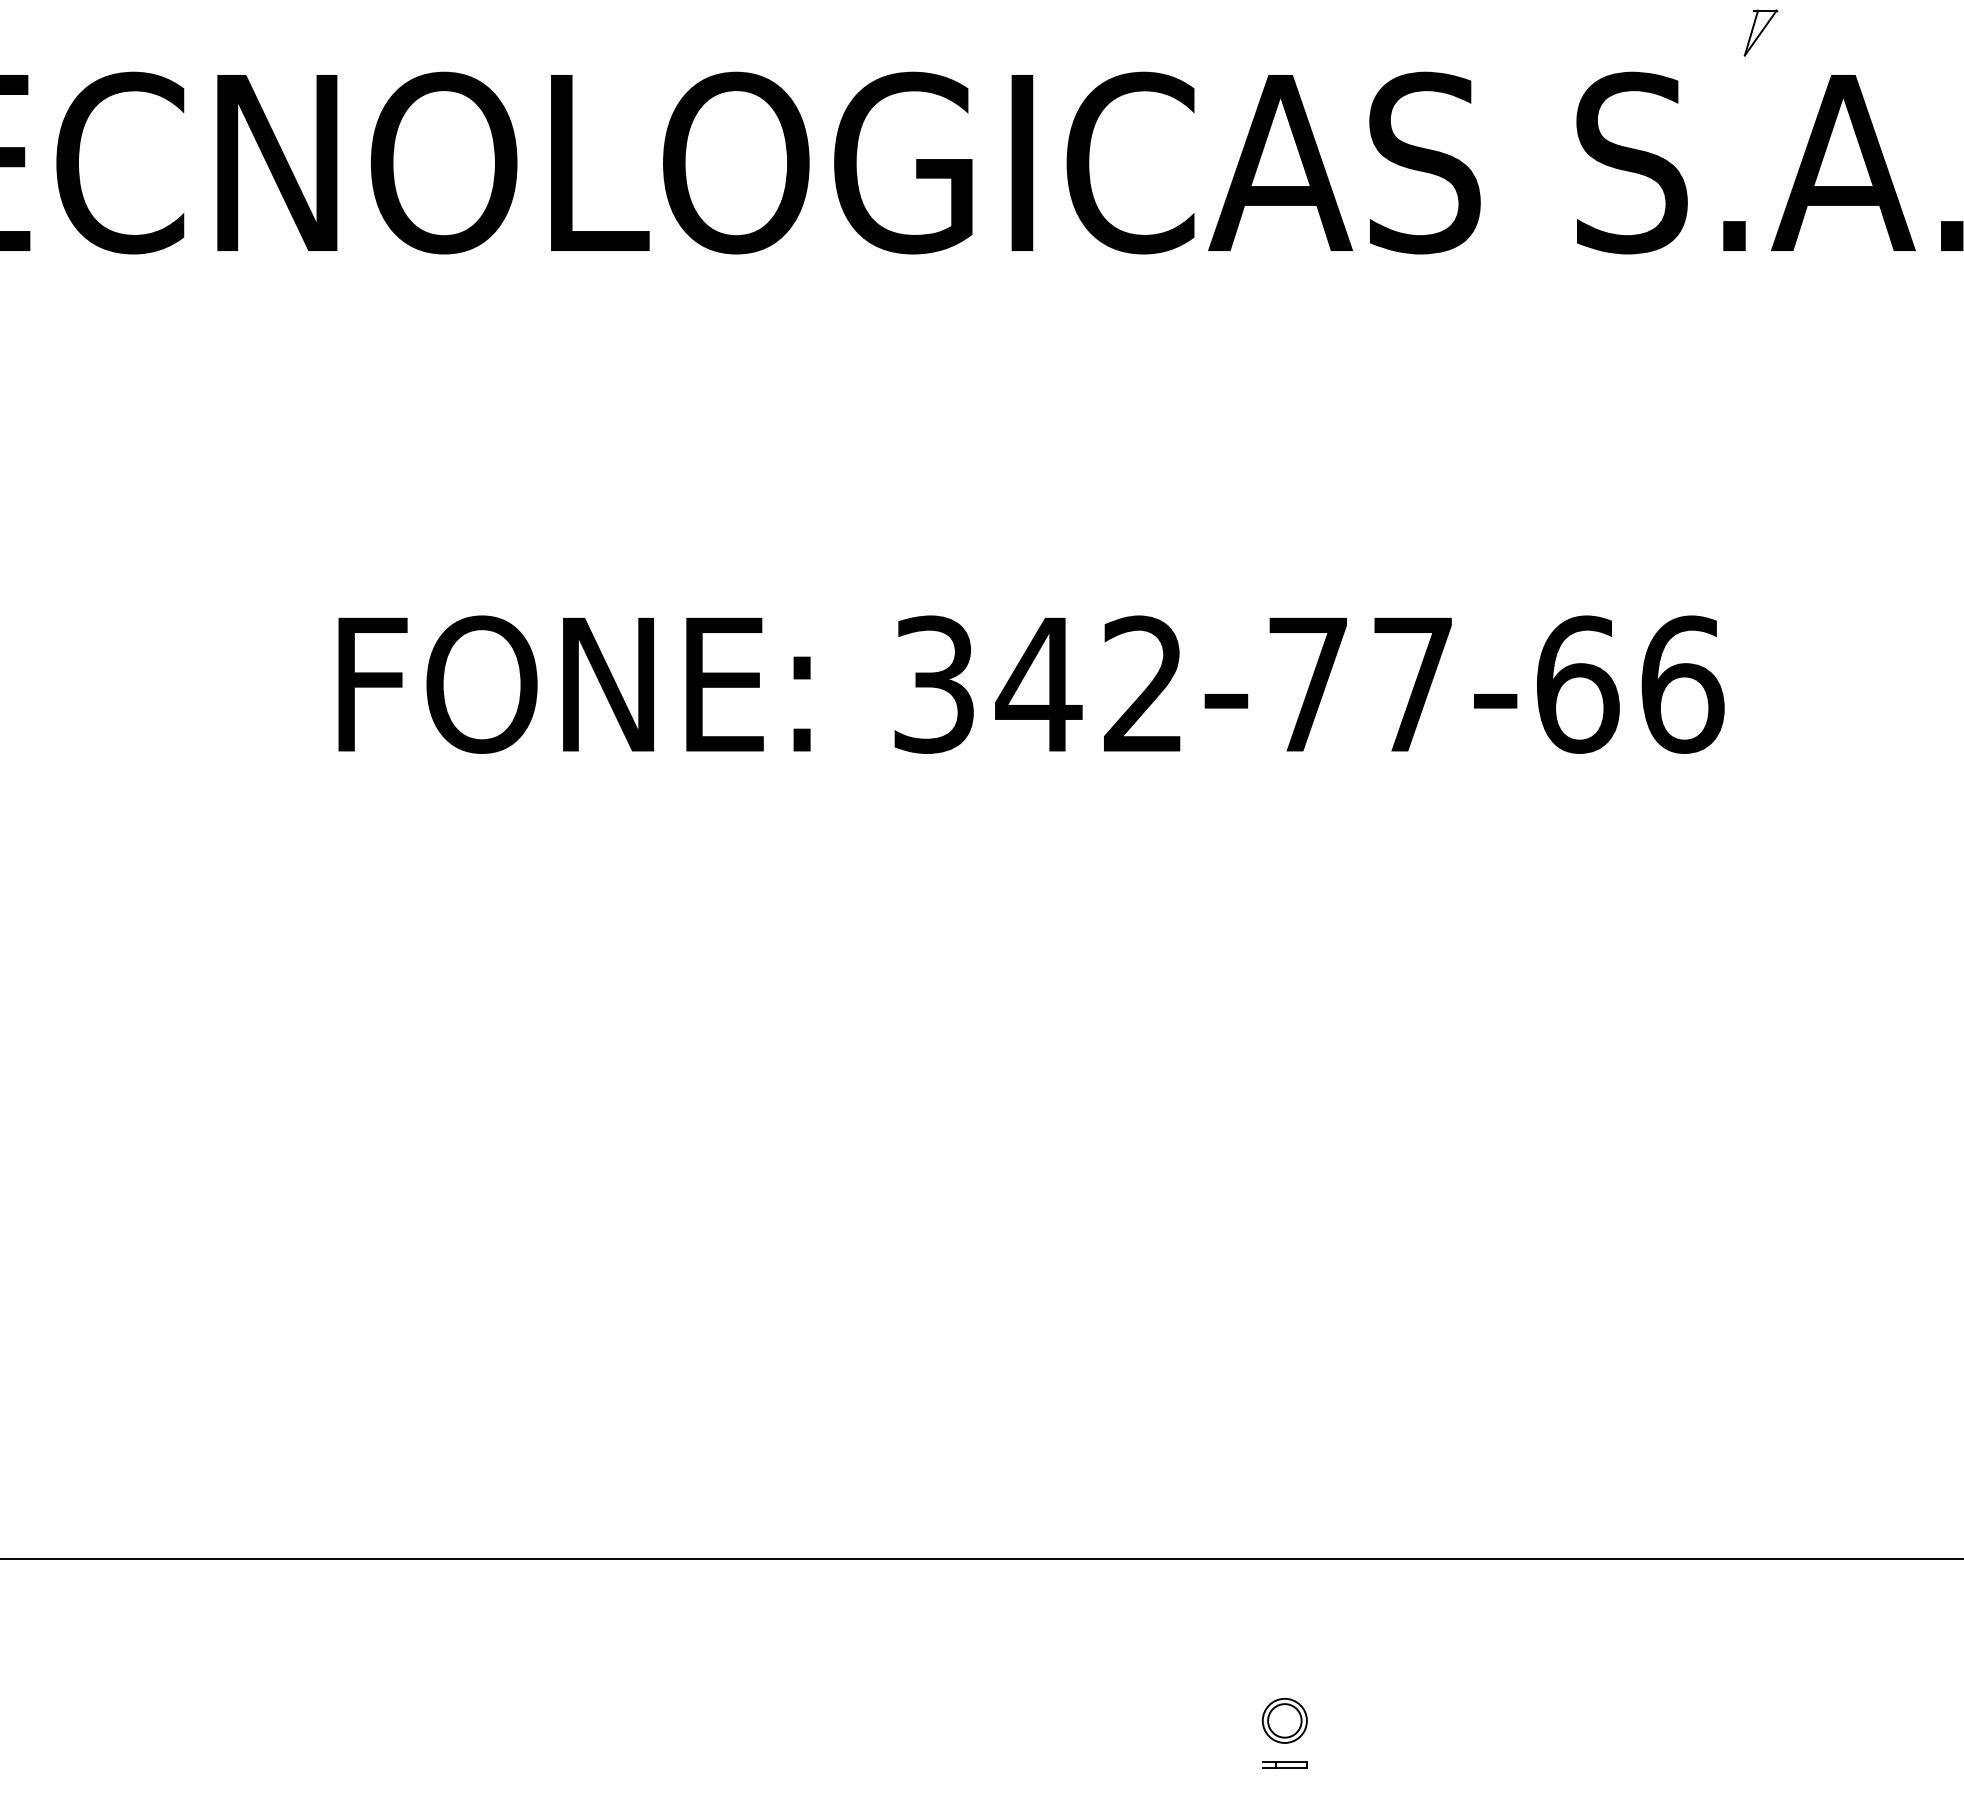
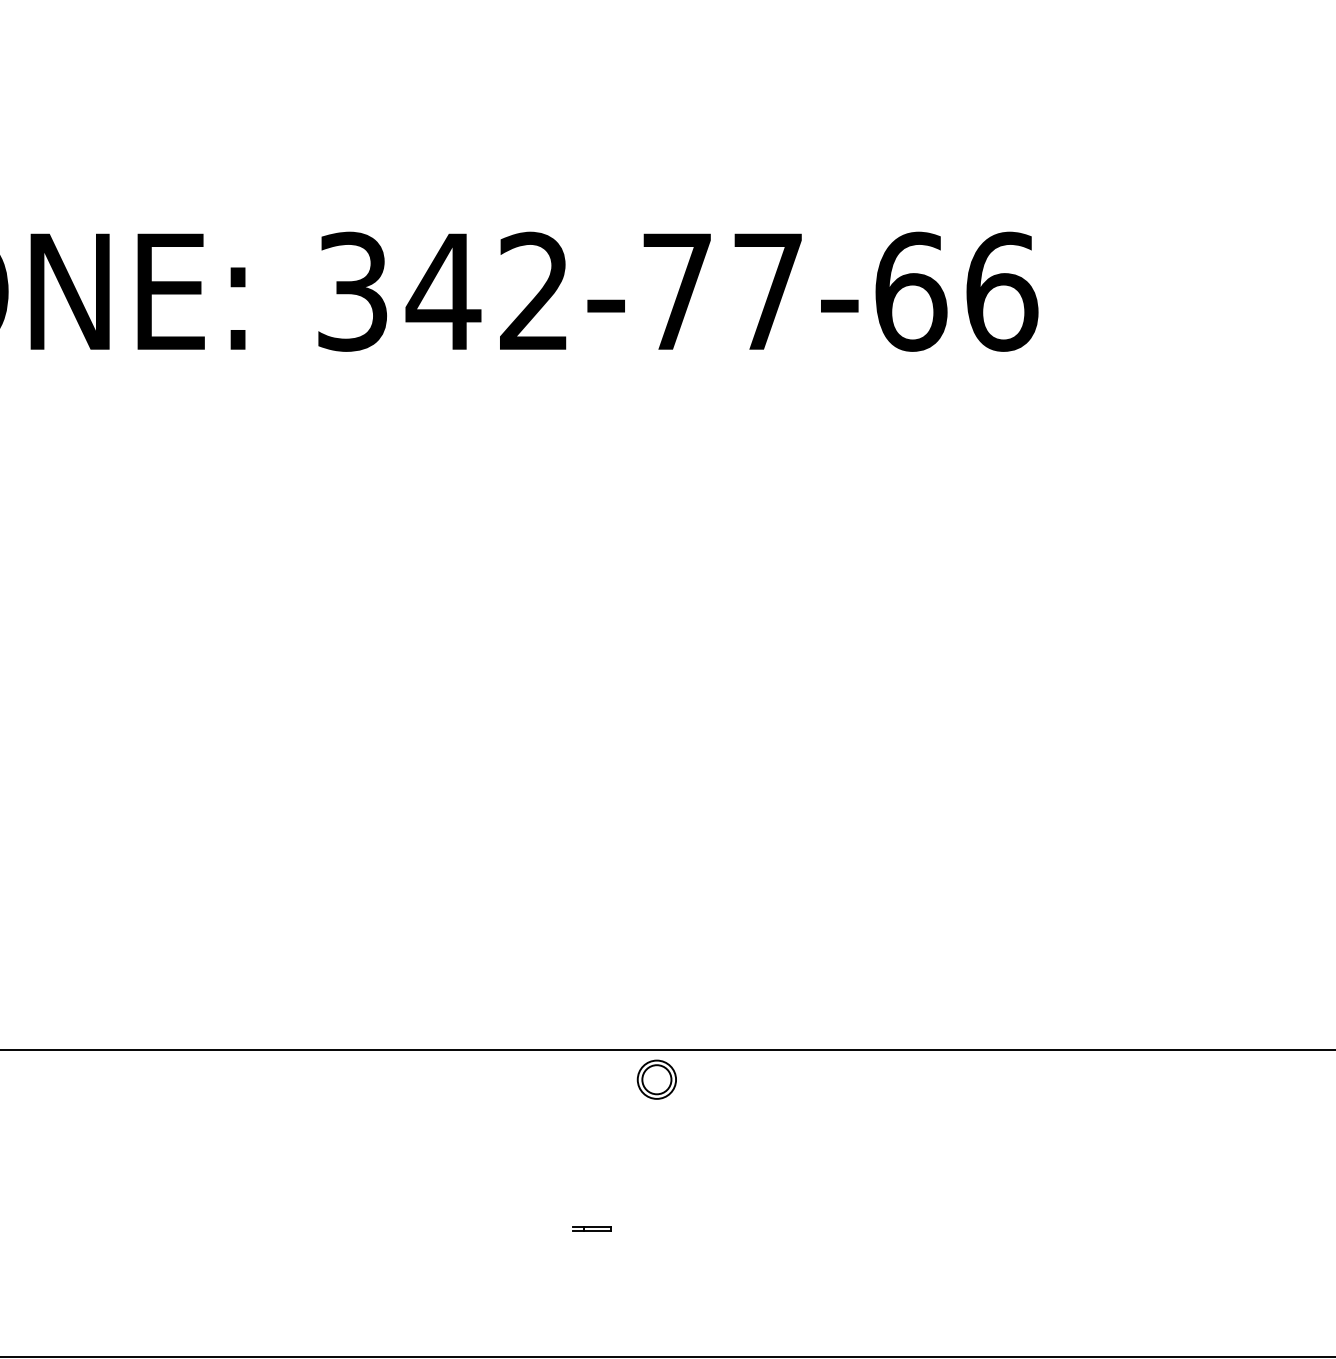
part: (1284, 1720) -> (656, 1079), moved
part: (1284, 1764) -> (591, 1228), moved

